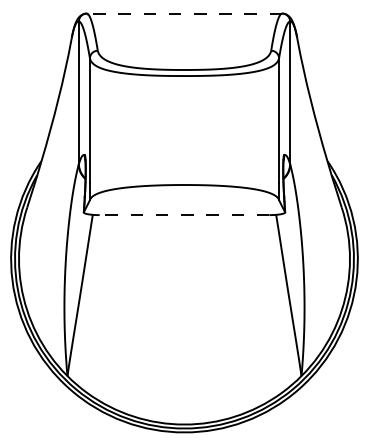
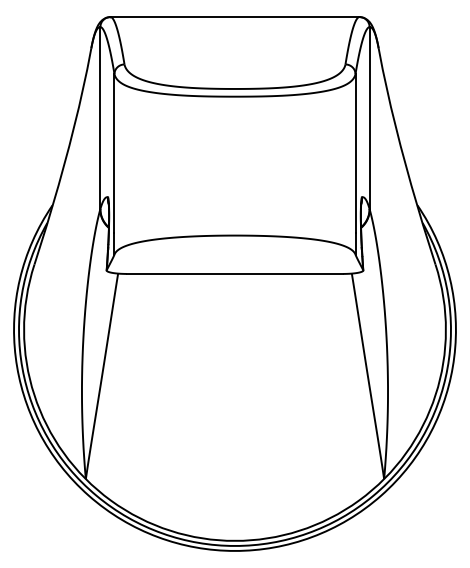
line: (184, 13) -> (234, 17), dashed -> solid
line: (184, 214) -> (234, 273), dashed -> solid

